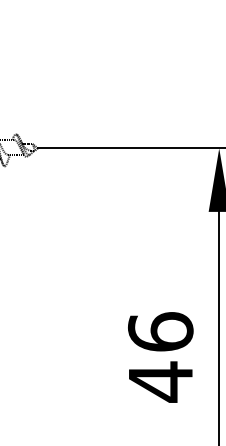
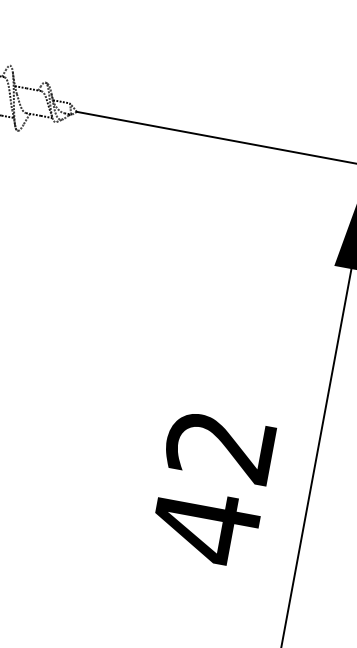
text: (160, 331) -> (220, 445), 46 -> 42

